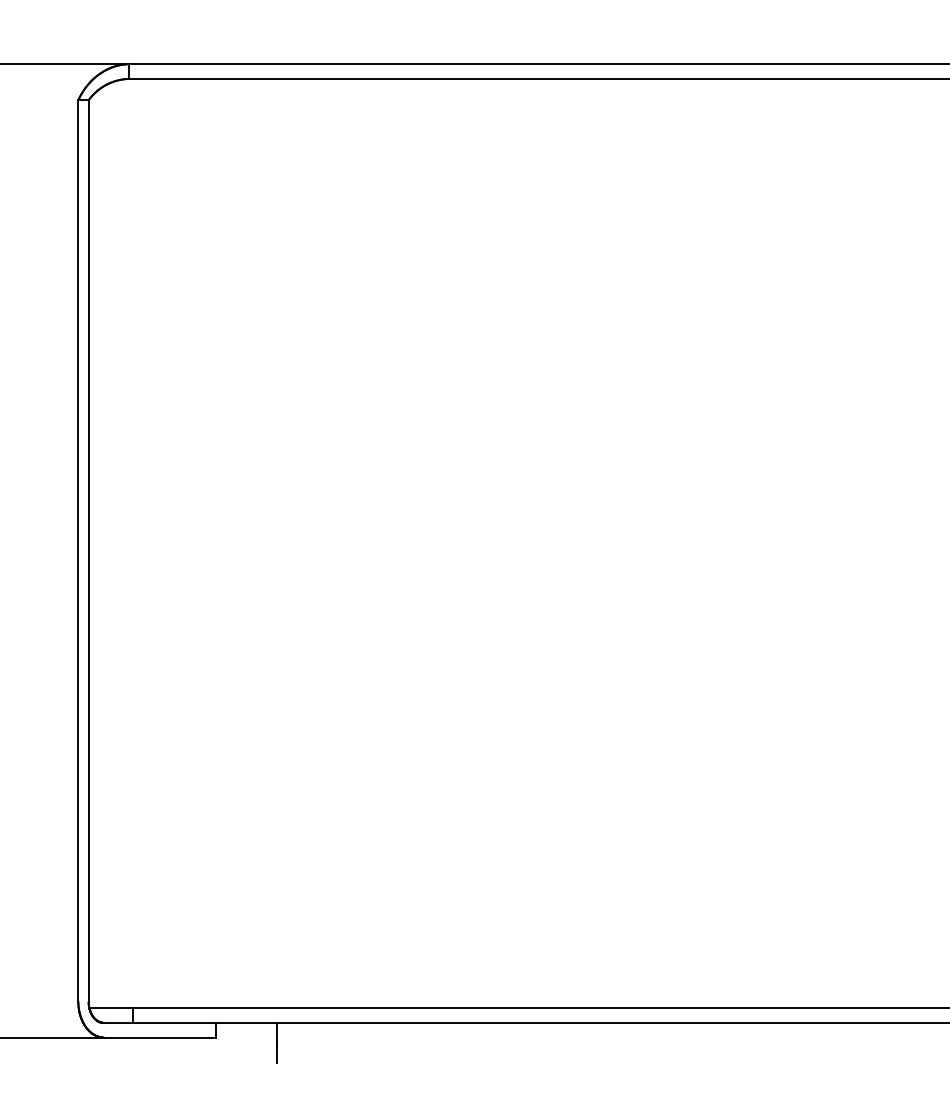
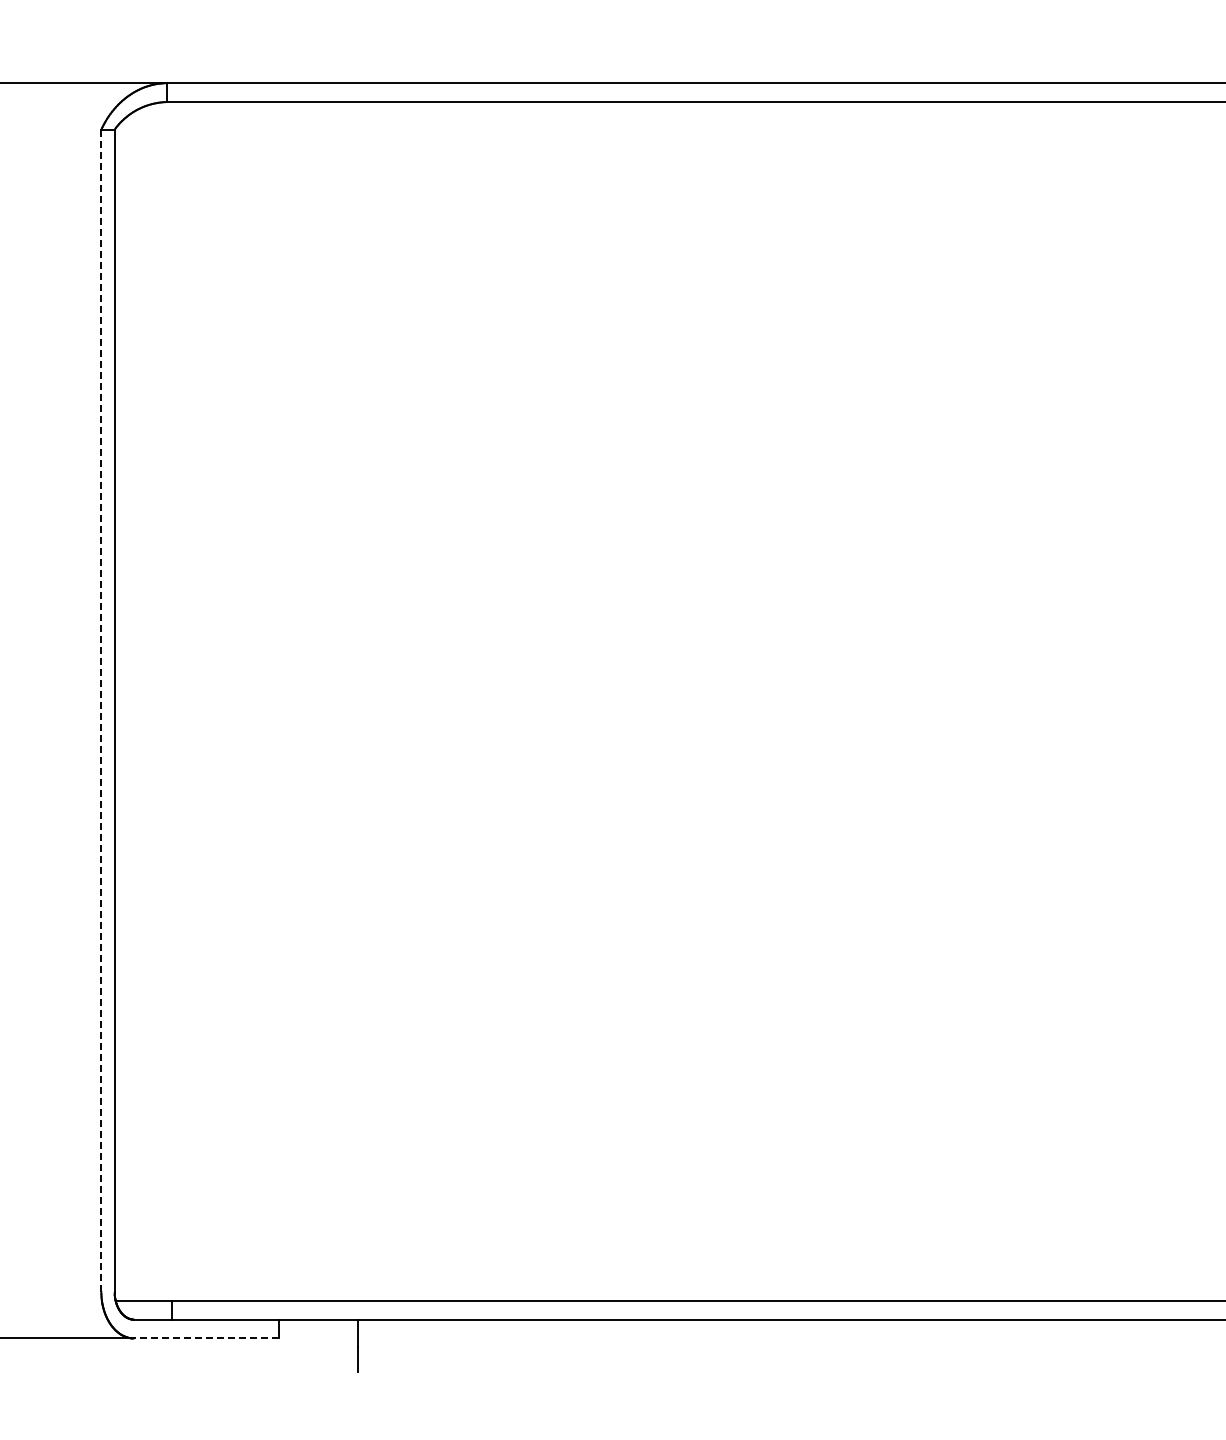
line: (78, 550) -> (101, 710), solid -> dashed
line: (159, 1037) -> (206, 1338), solid -> dashed

